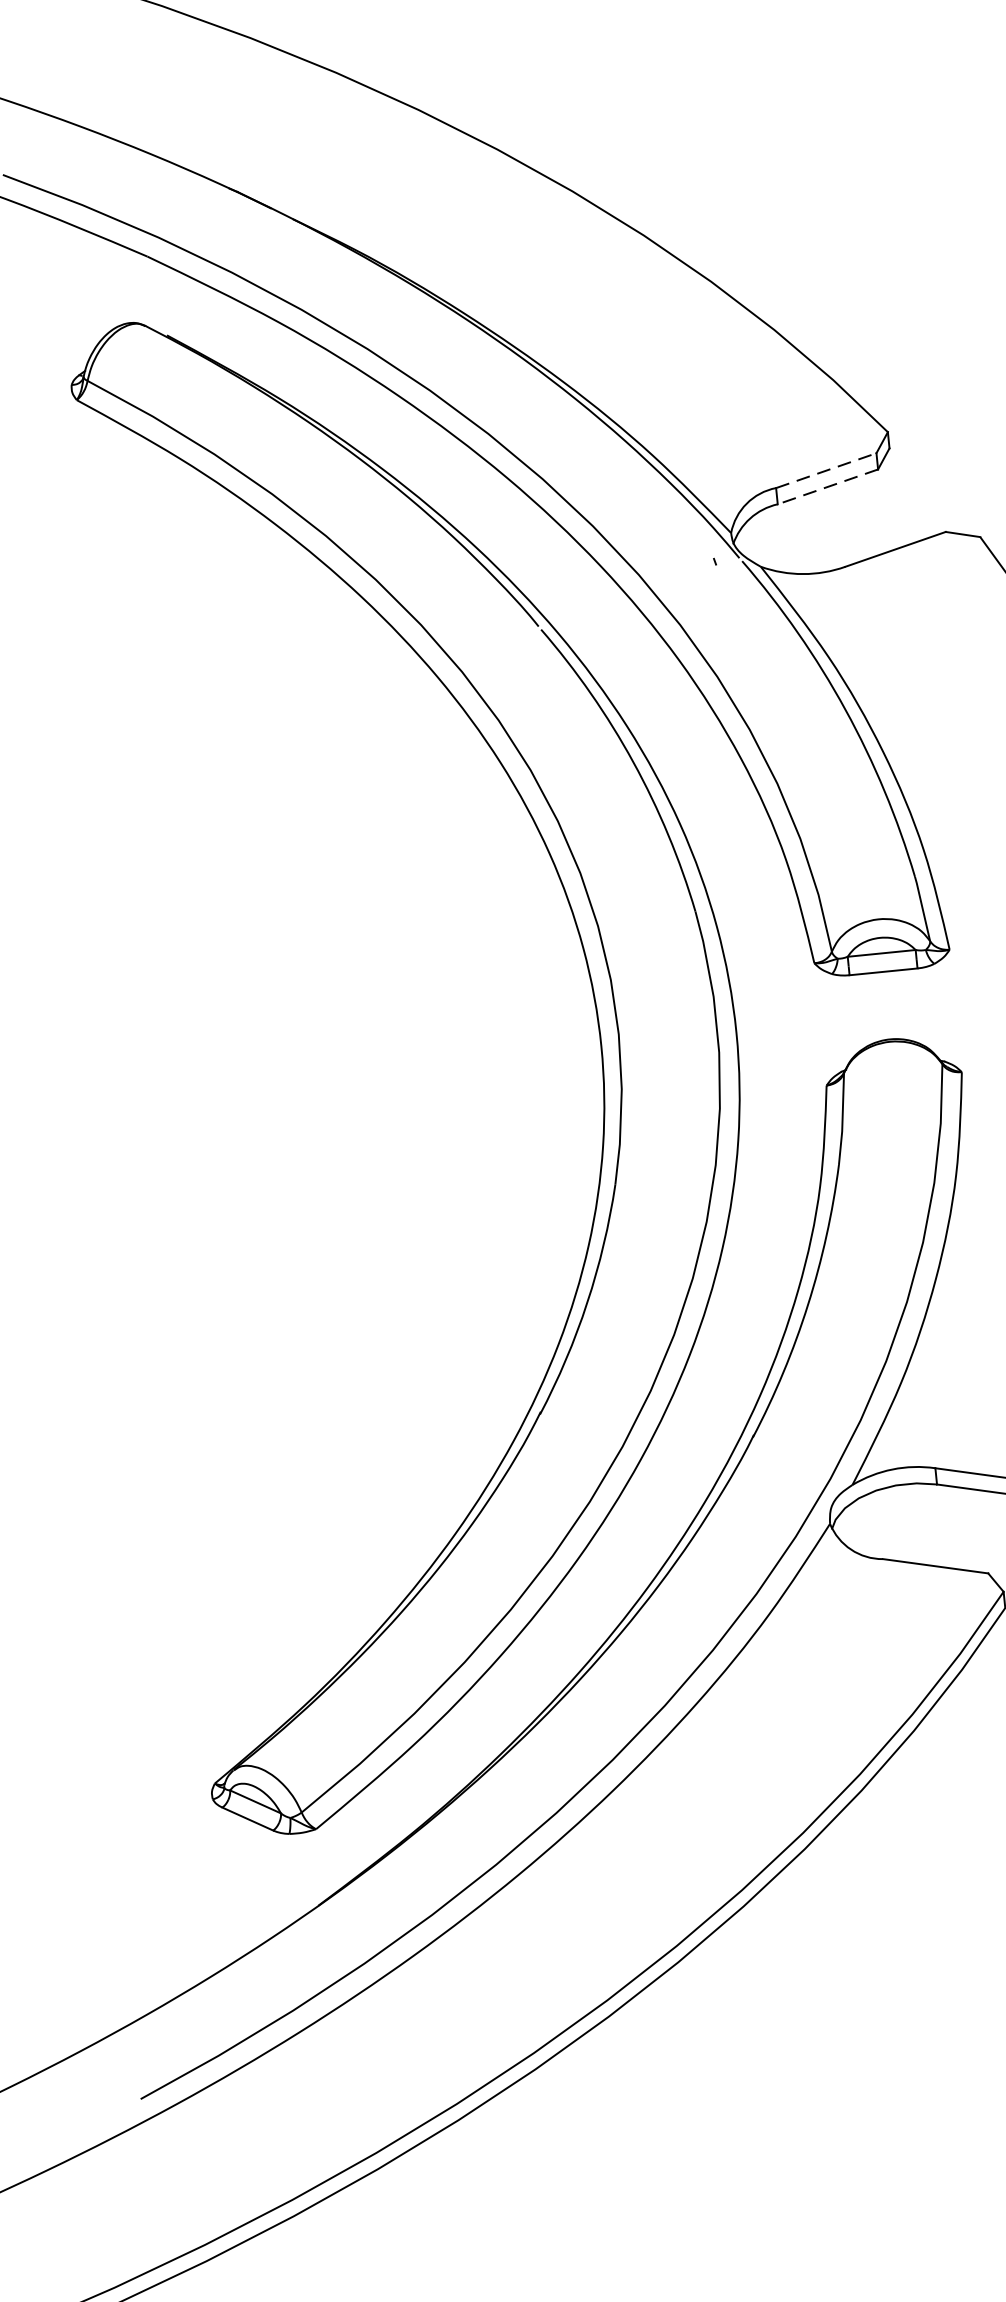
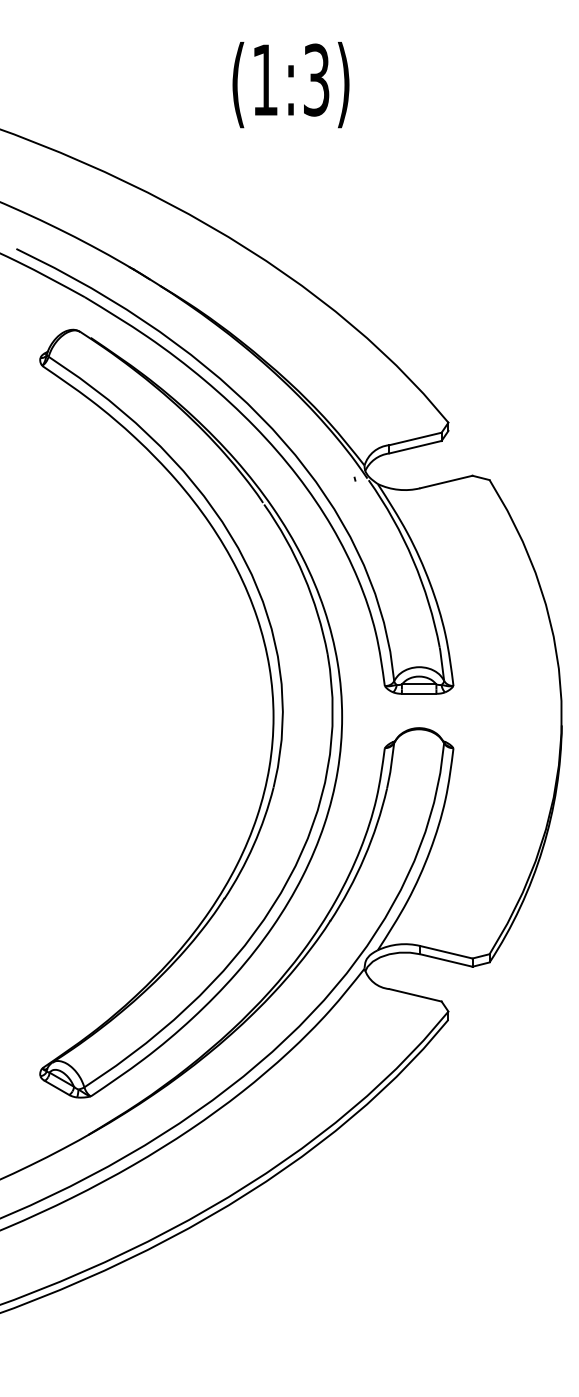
line: (826, 469) -> (415, 438), dashed -> solid
line: (827, 487) -> (415, 447), dashed -> solid

